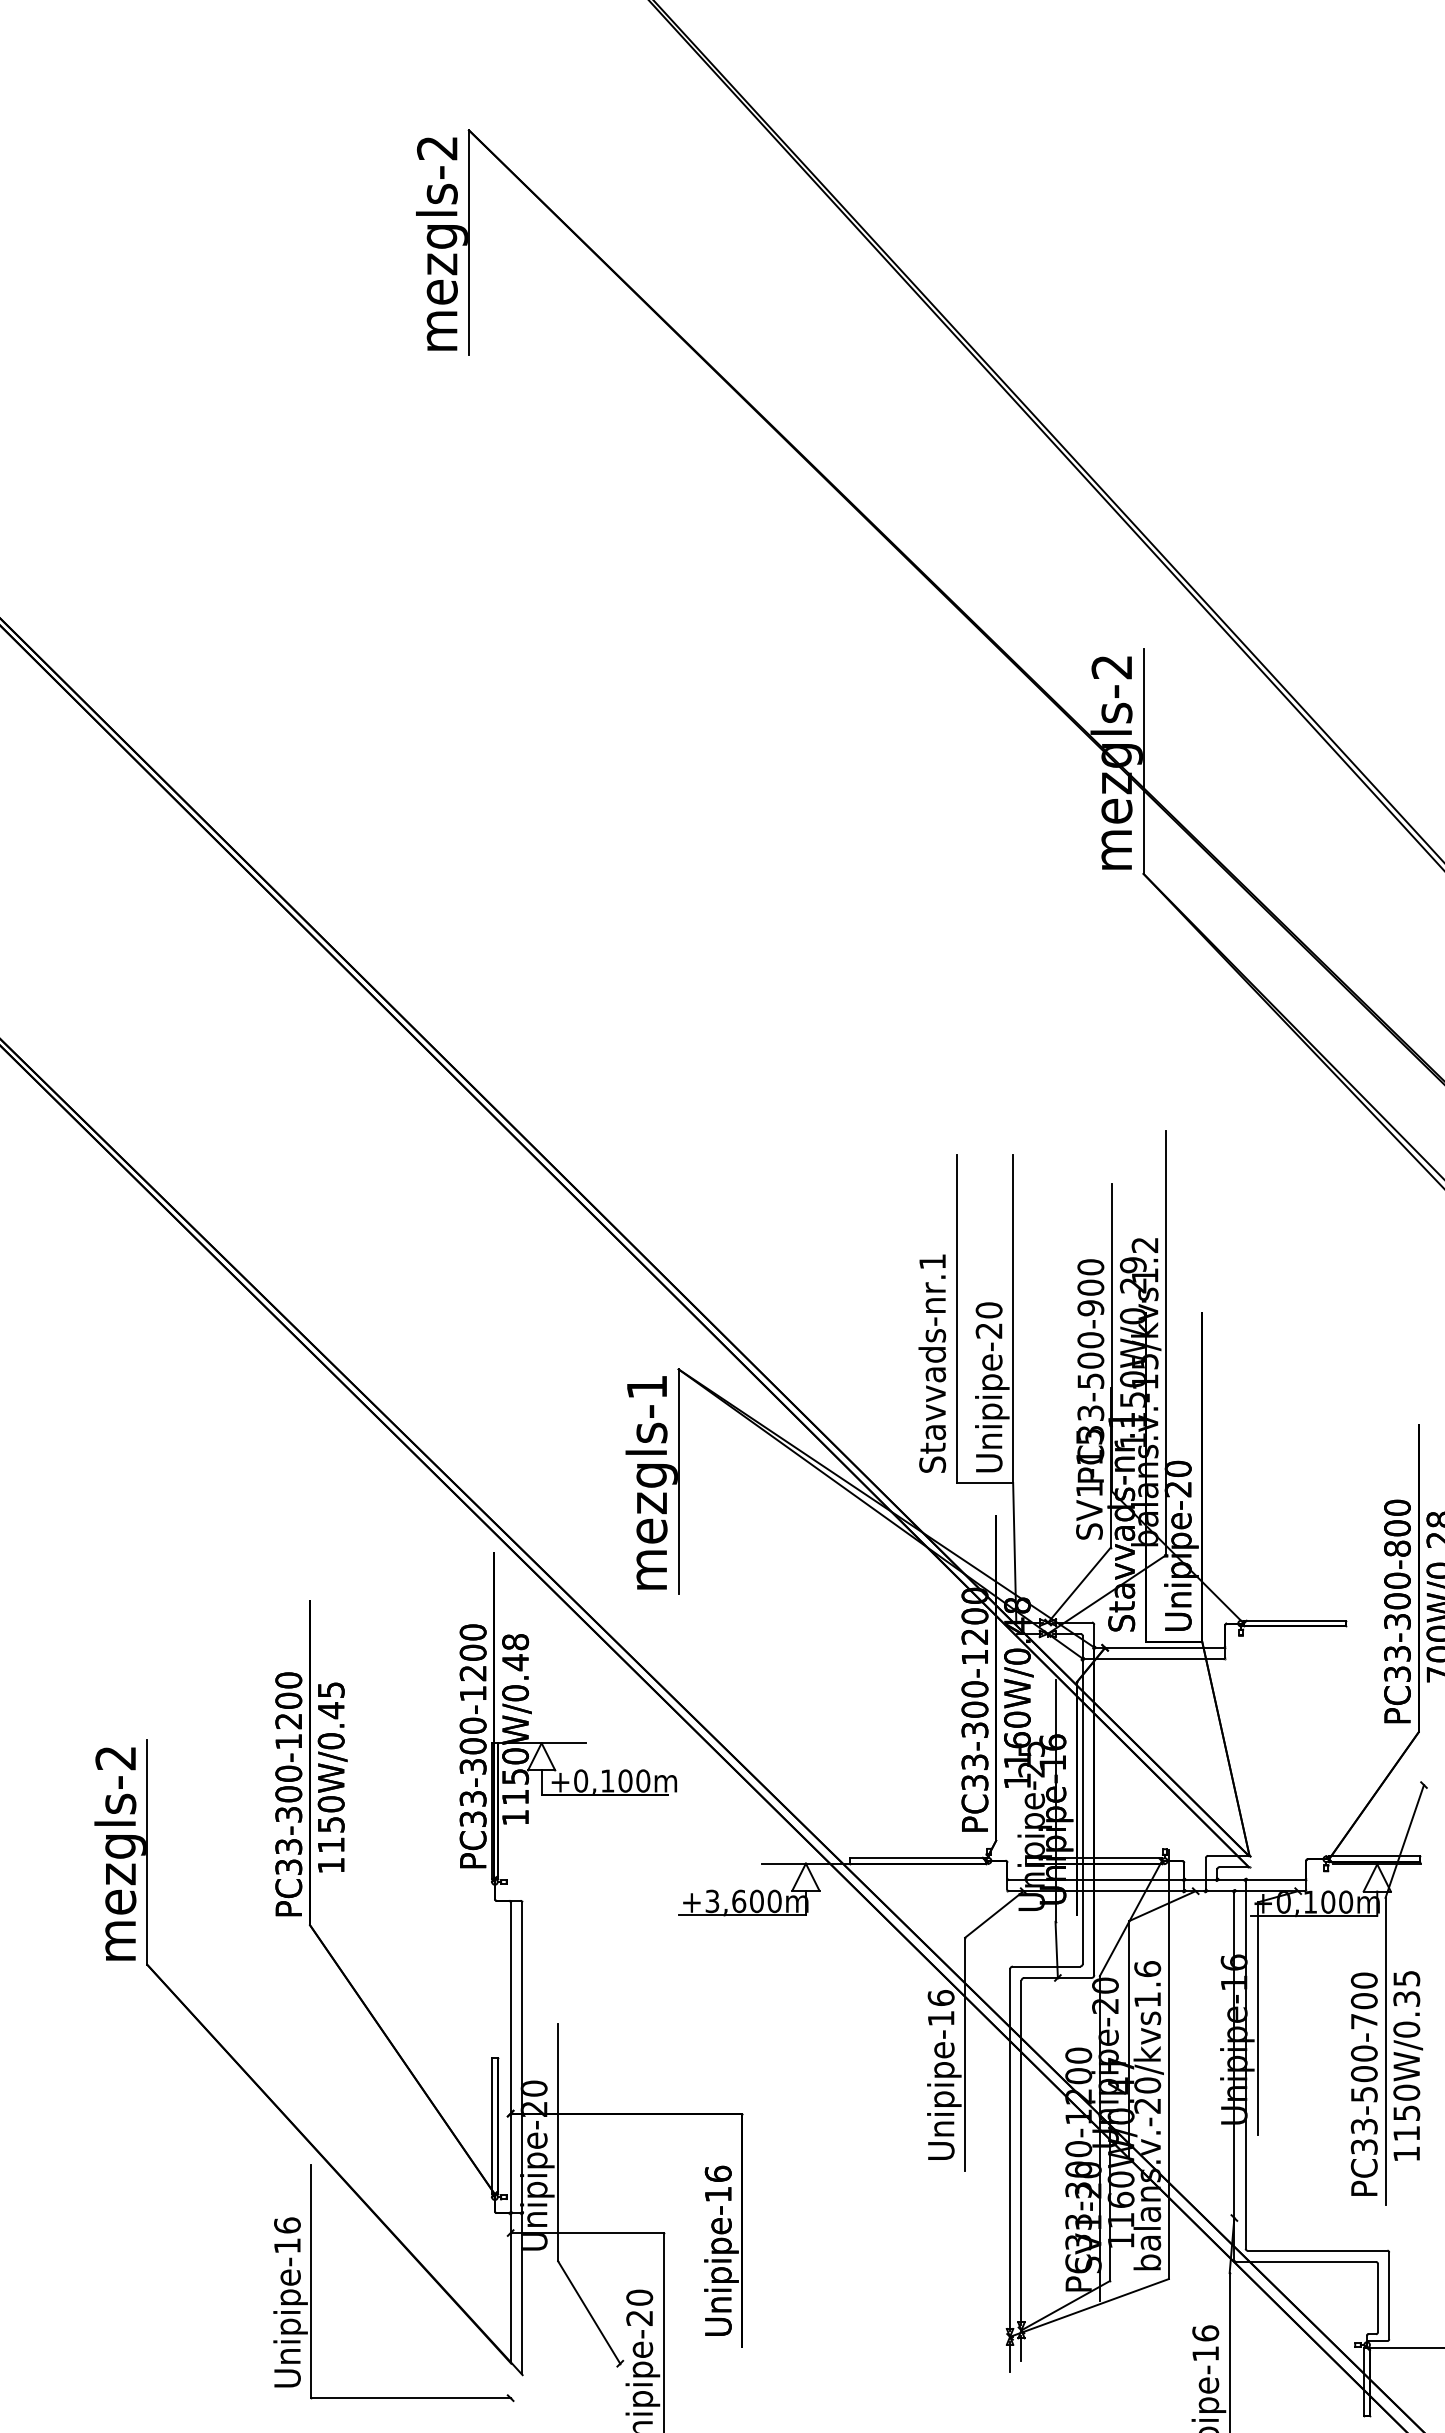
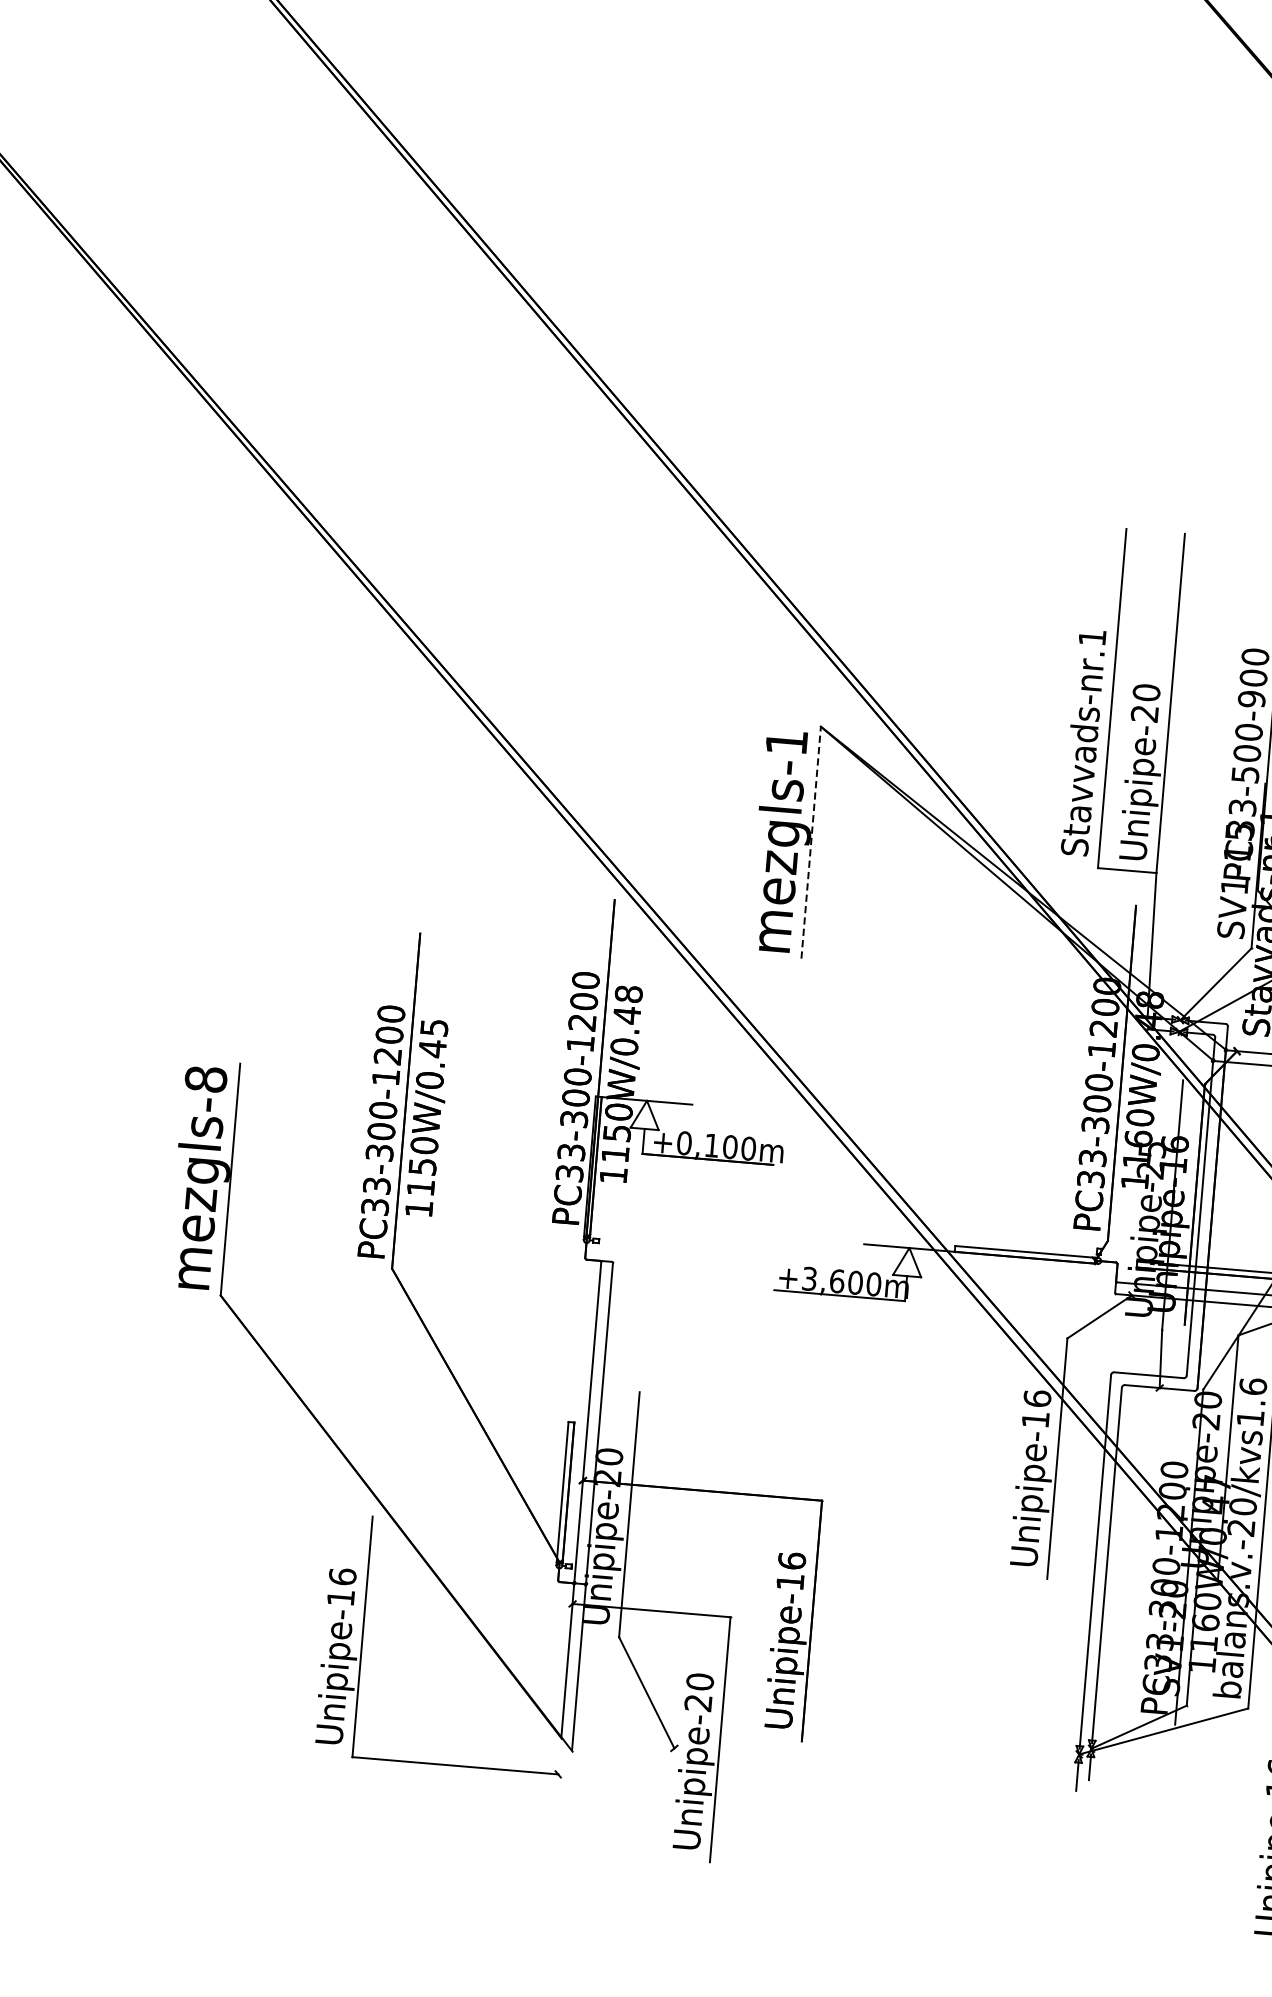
line: (678, 1481) -> (811, 842), solid -> dashed
text: (115, 1758) -> (205, 1079), mezgls-2 -> mezgls-8

